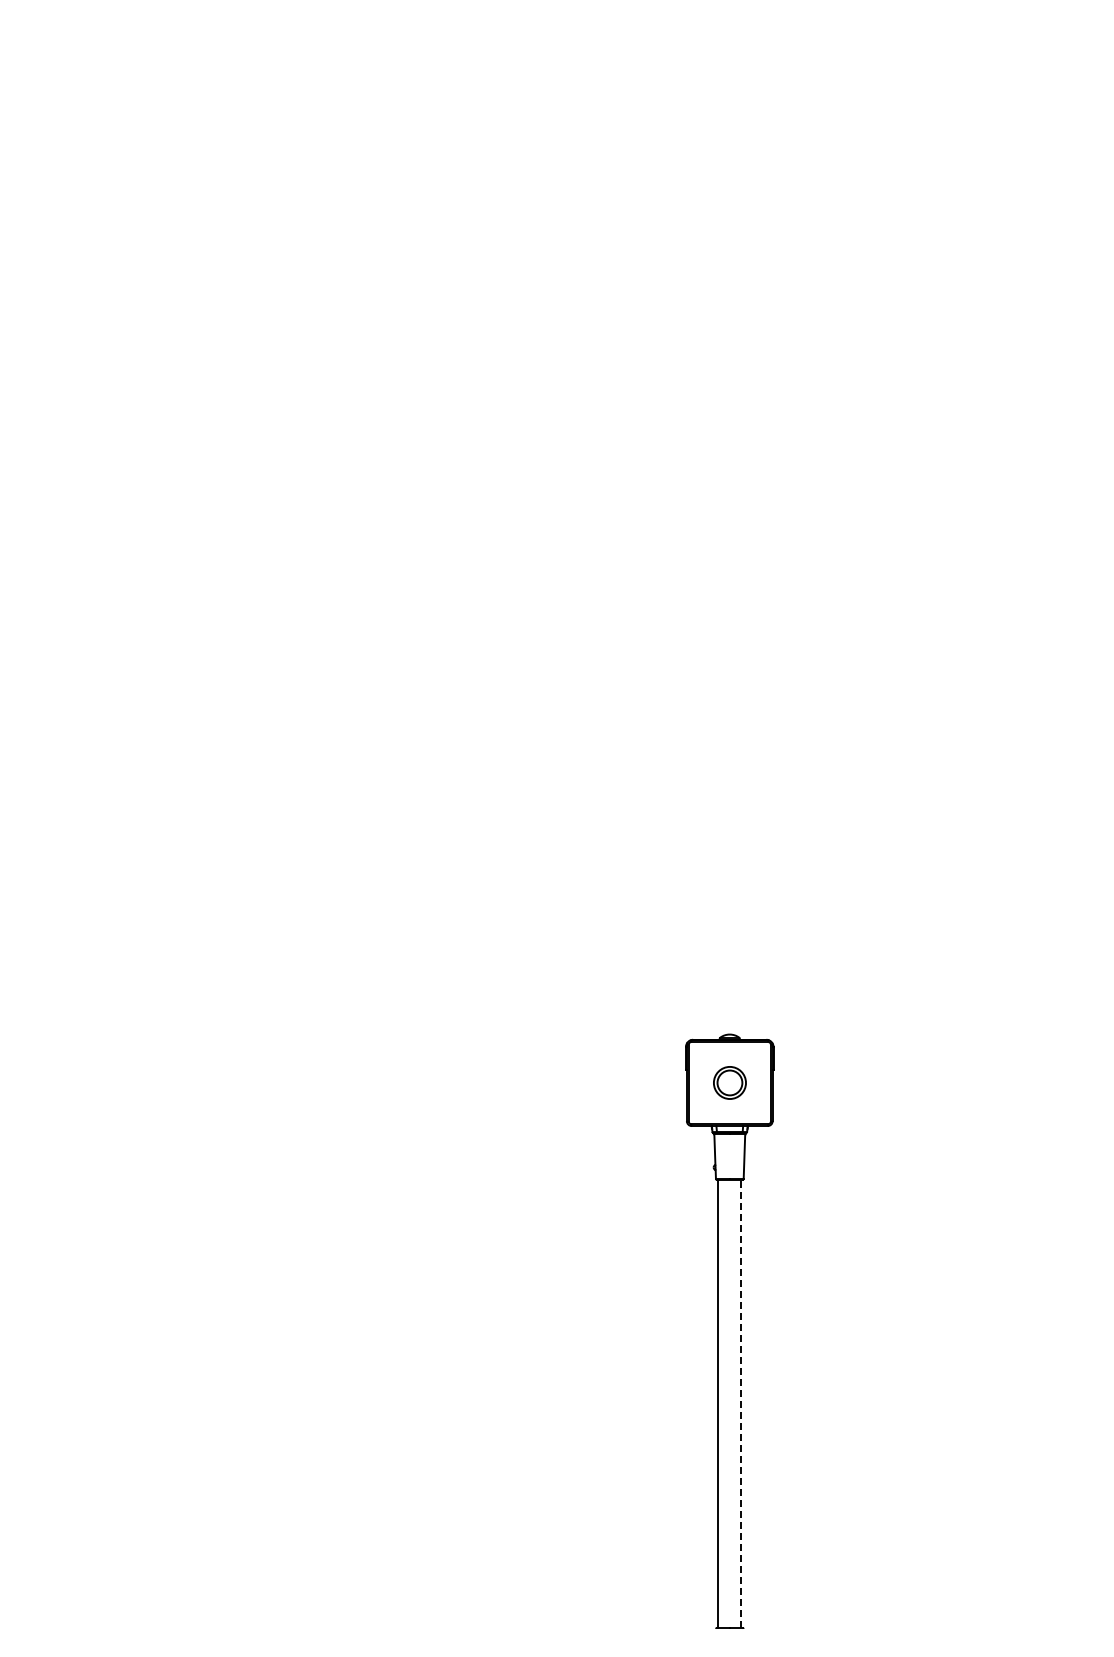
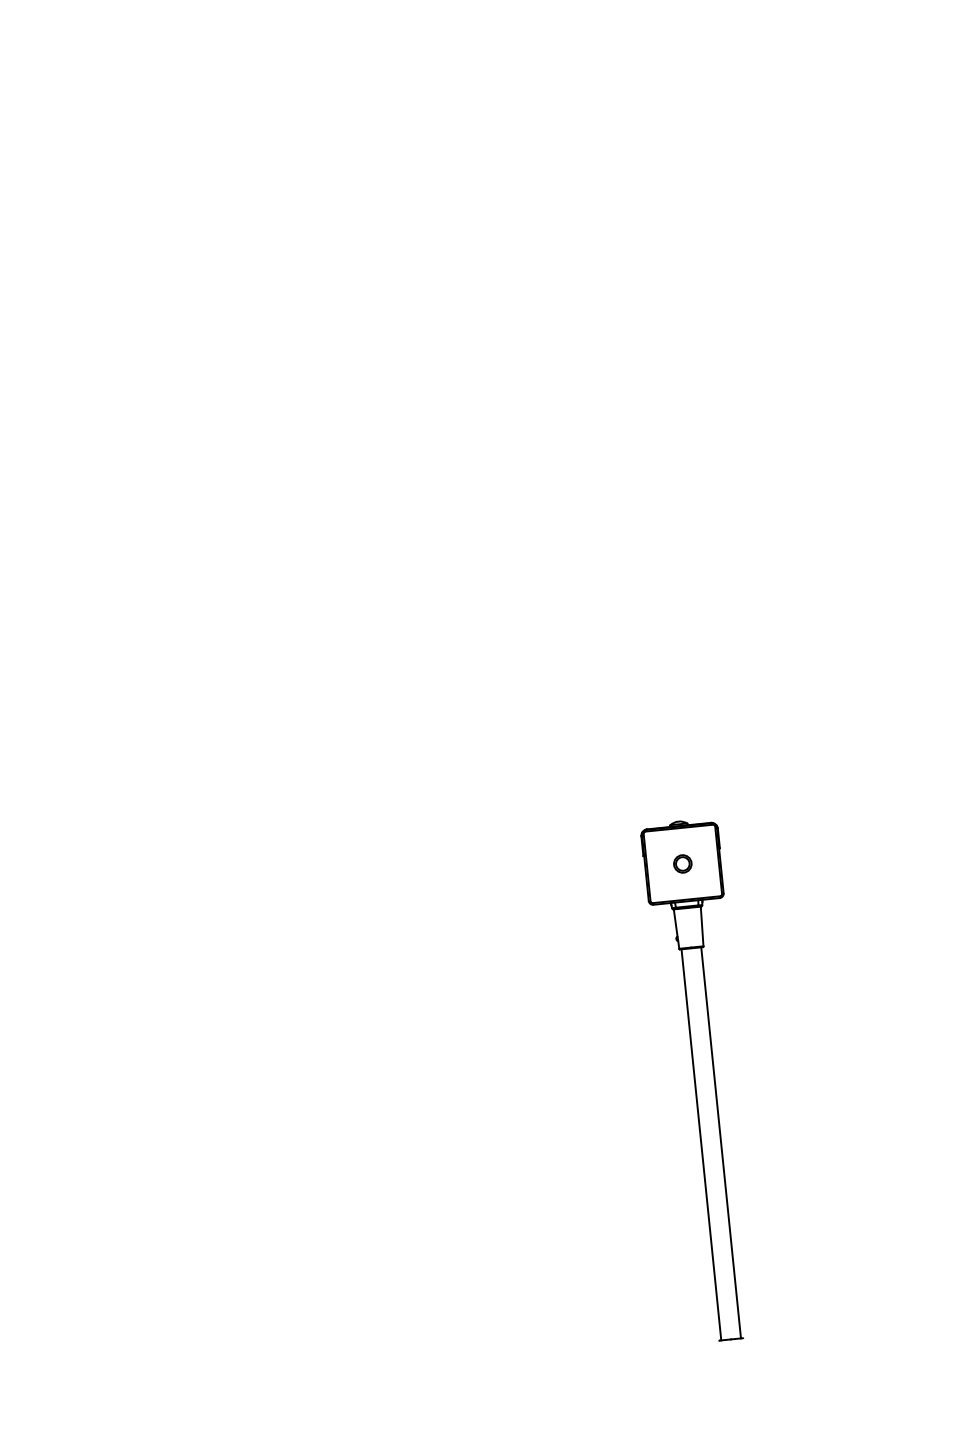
part: (729, 1083) -> (682, 864), size x0.62
line: (741, 1403) -> (721, 1142), dashed -> solid

